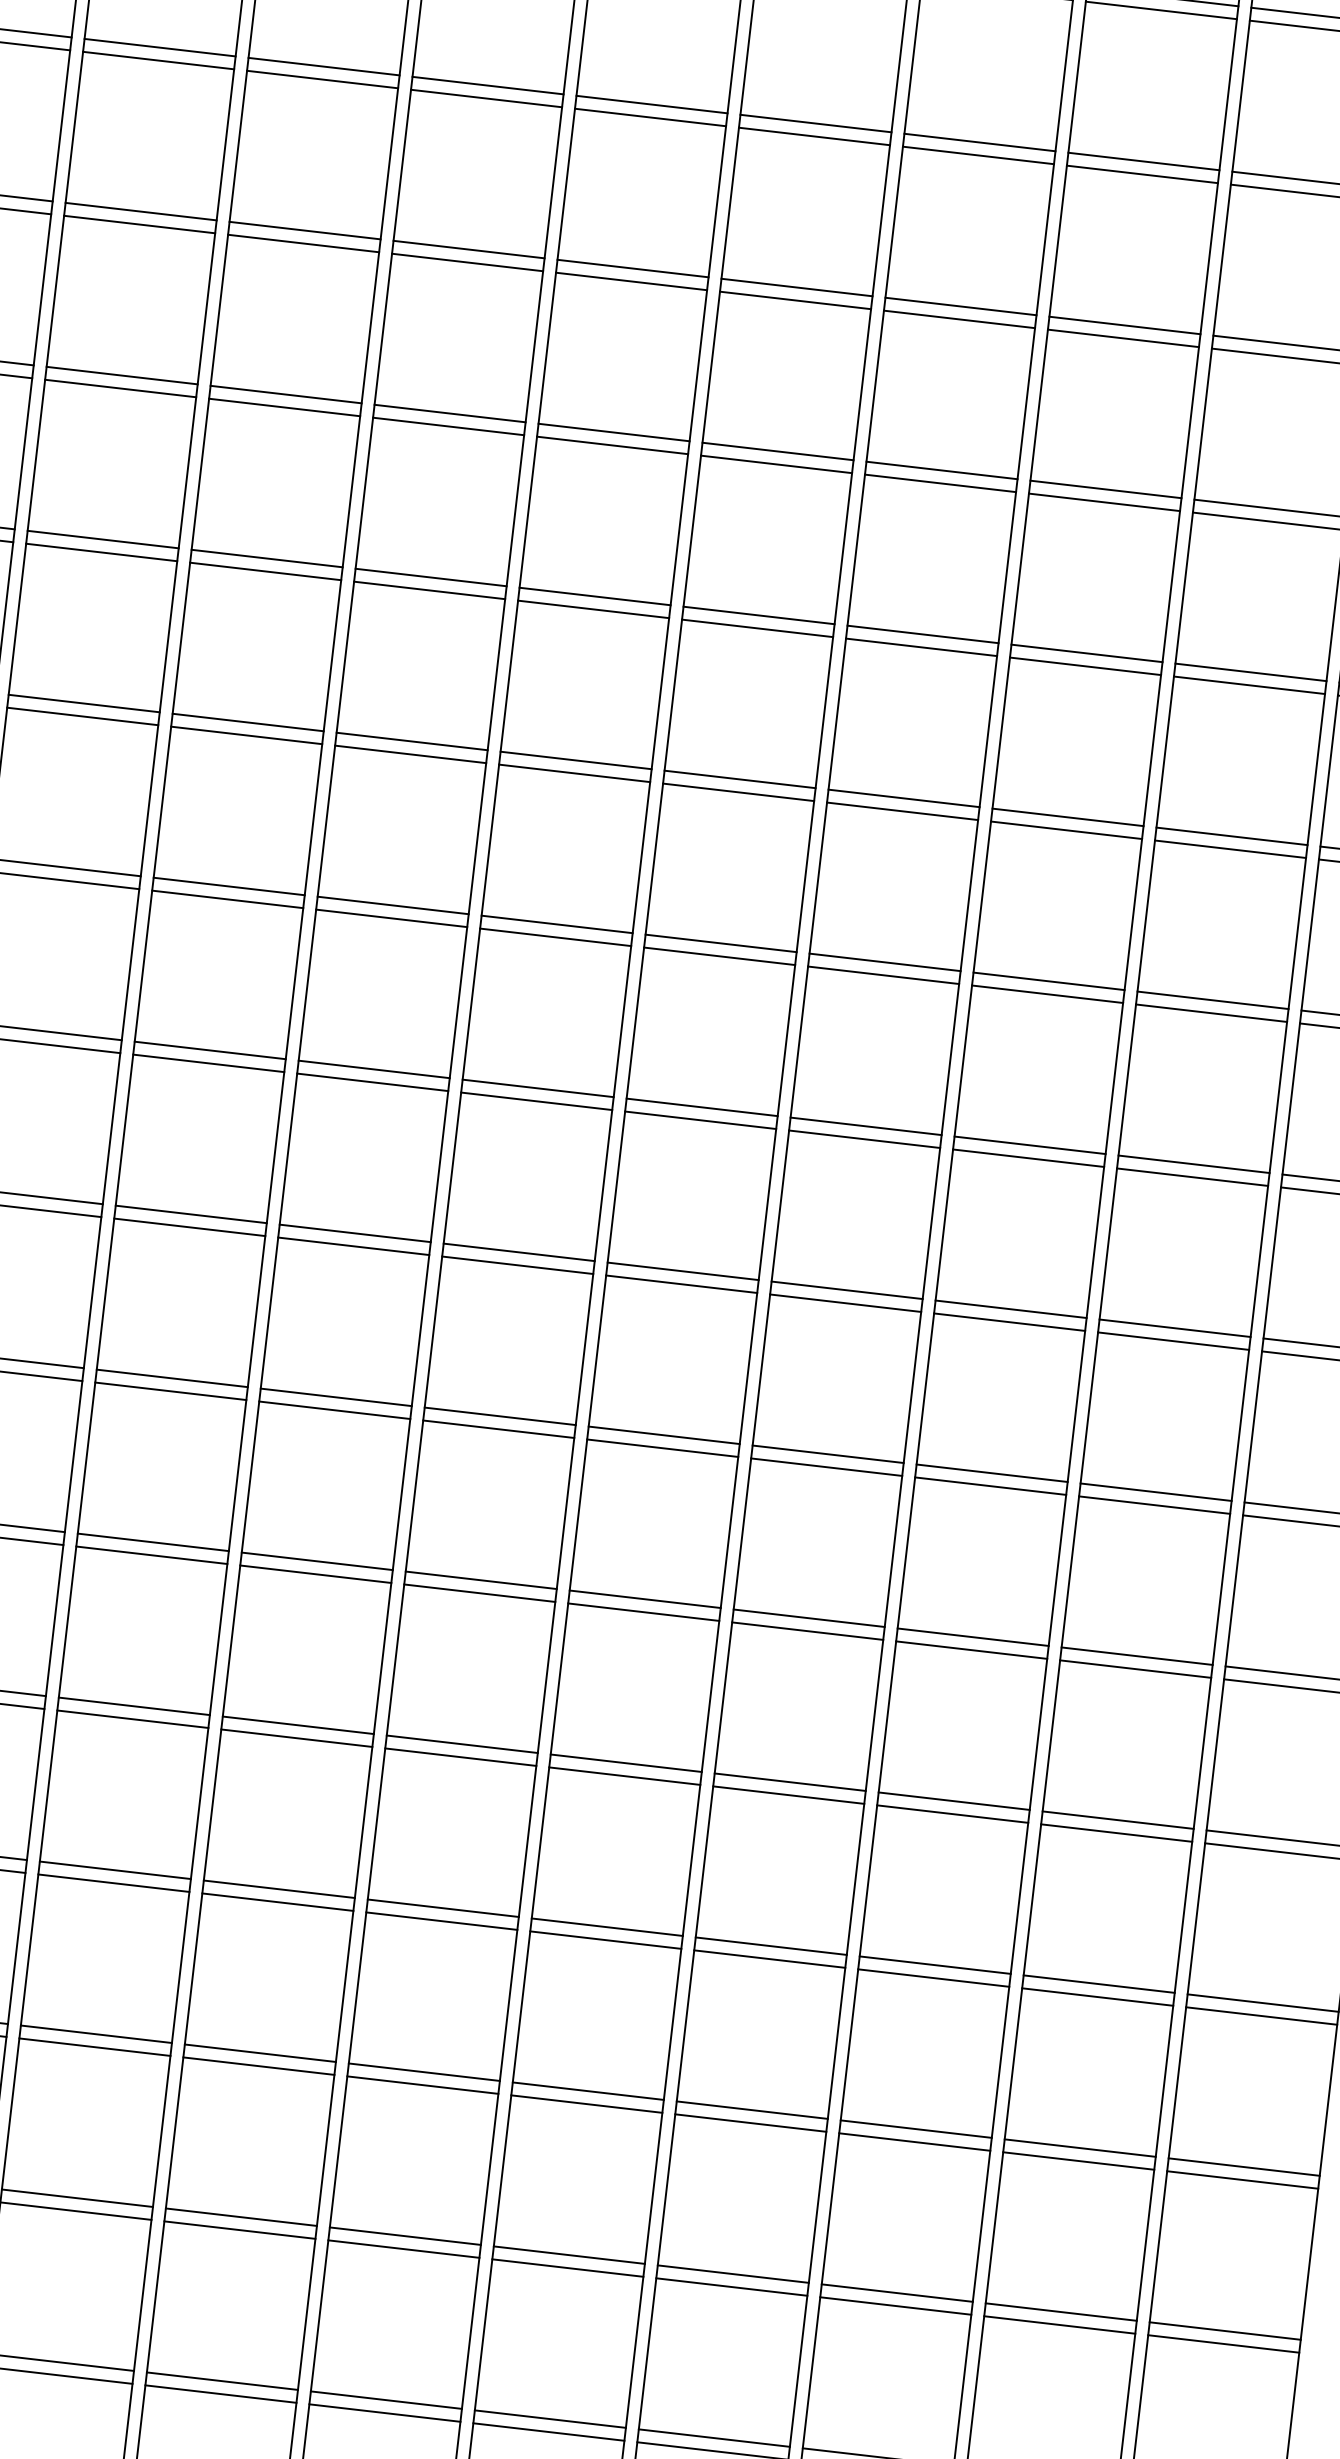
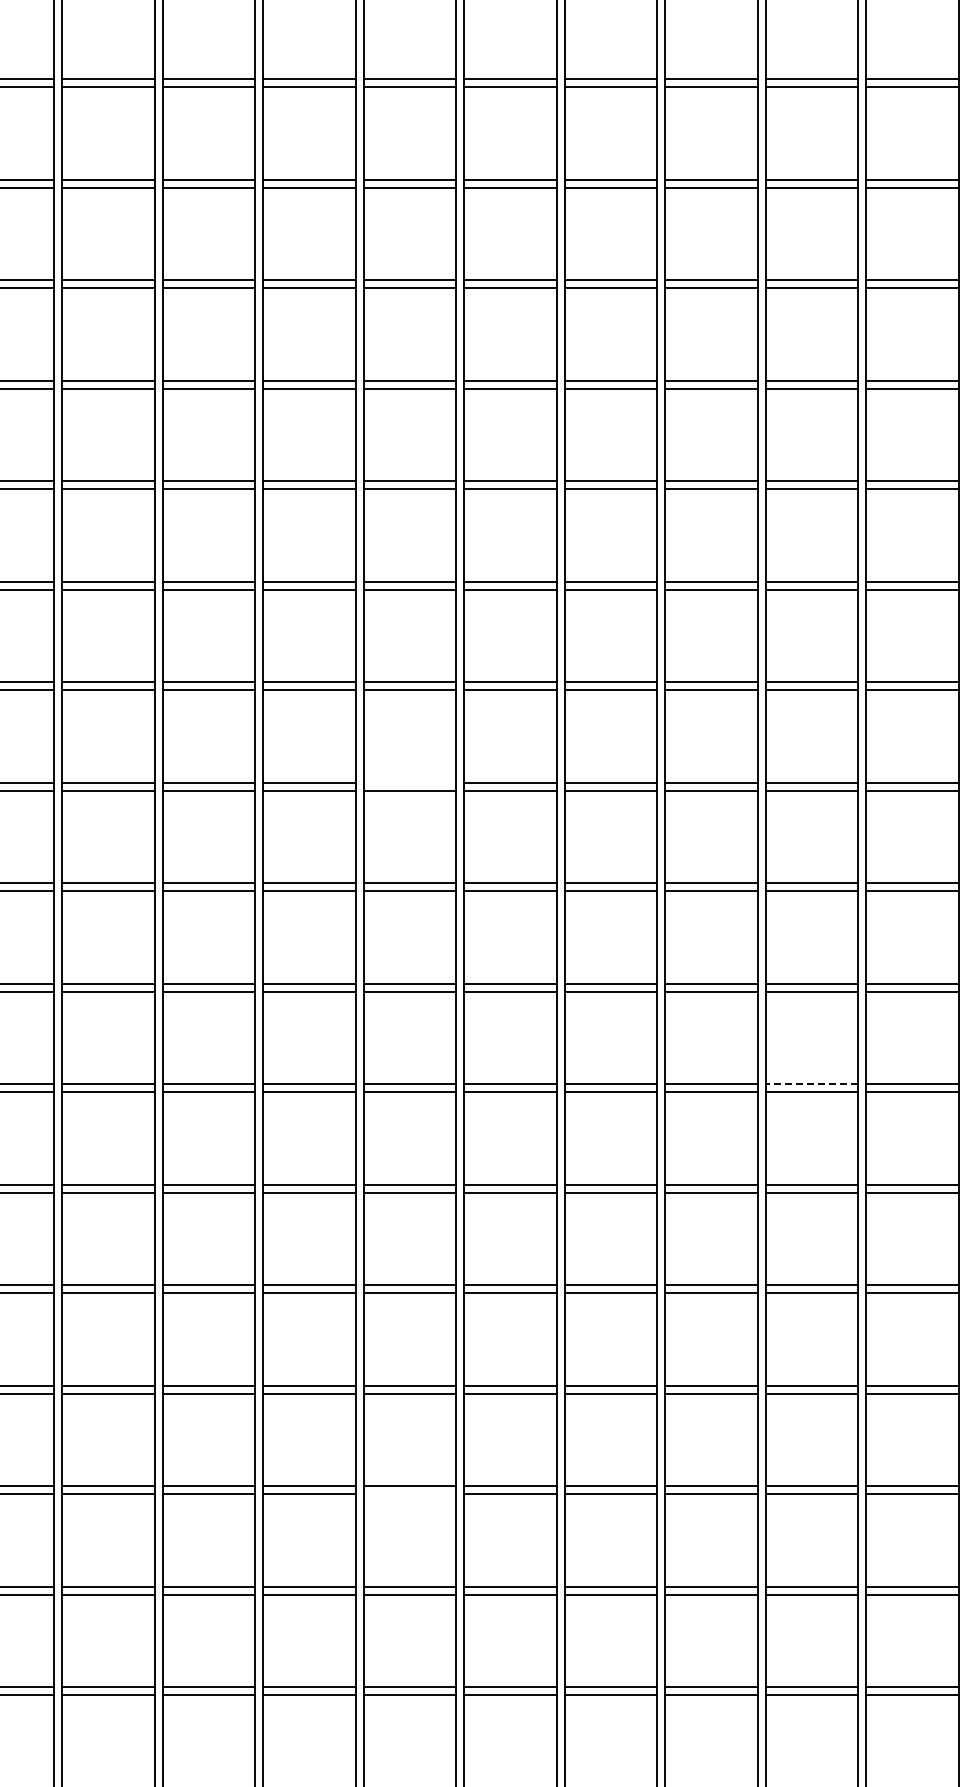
line: (556, 923) -> (409, 782), removed
line: (1155, 1492) -> (811, 1084), solid -> dashed
line: (421, 2085) -> (409, 1494), removed

